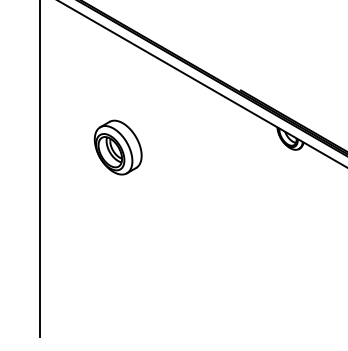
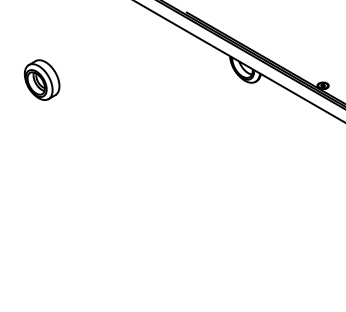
part: (118, 147) -> (42, 80), size x0.62

